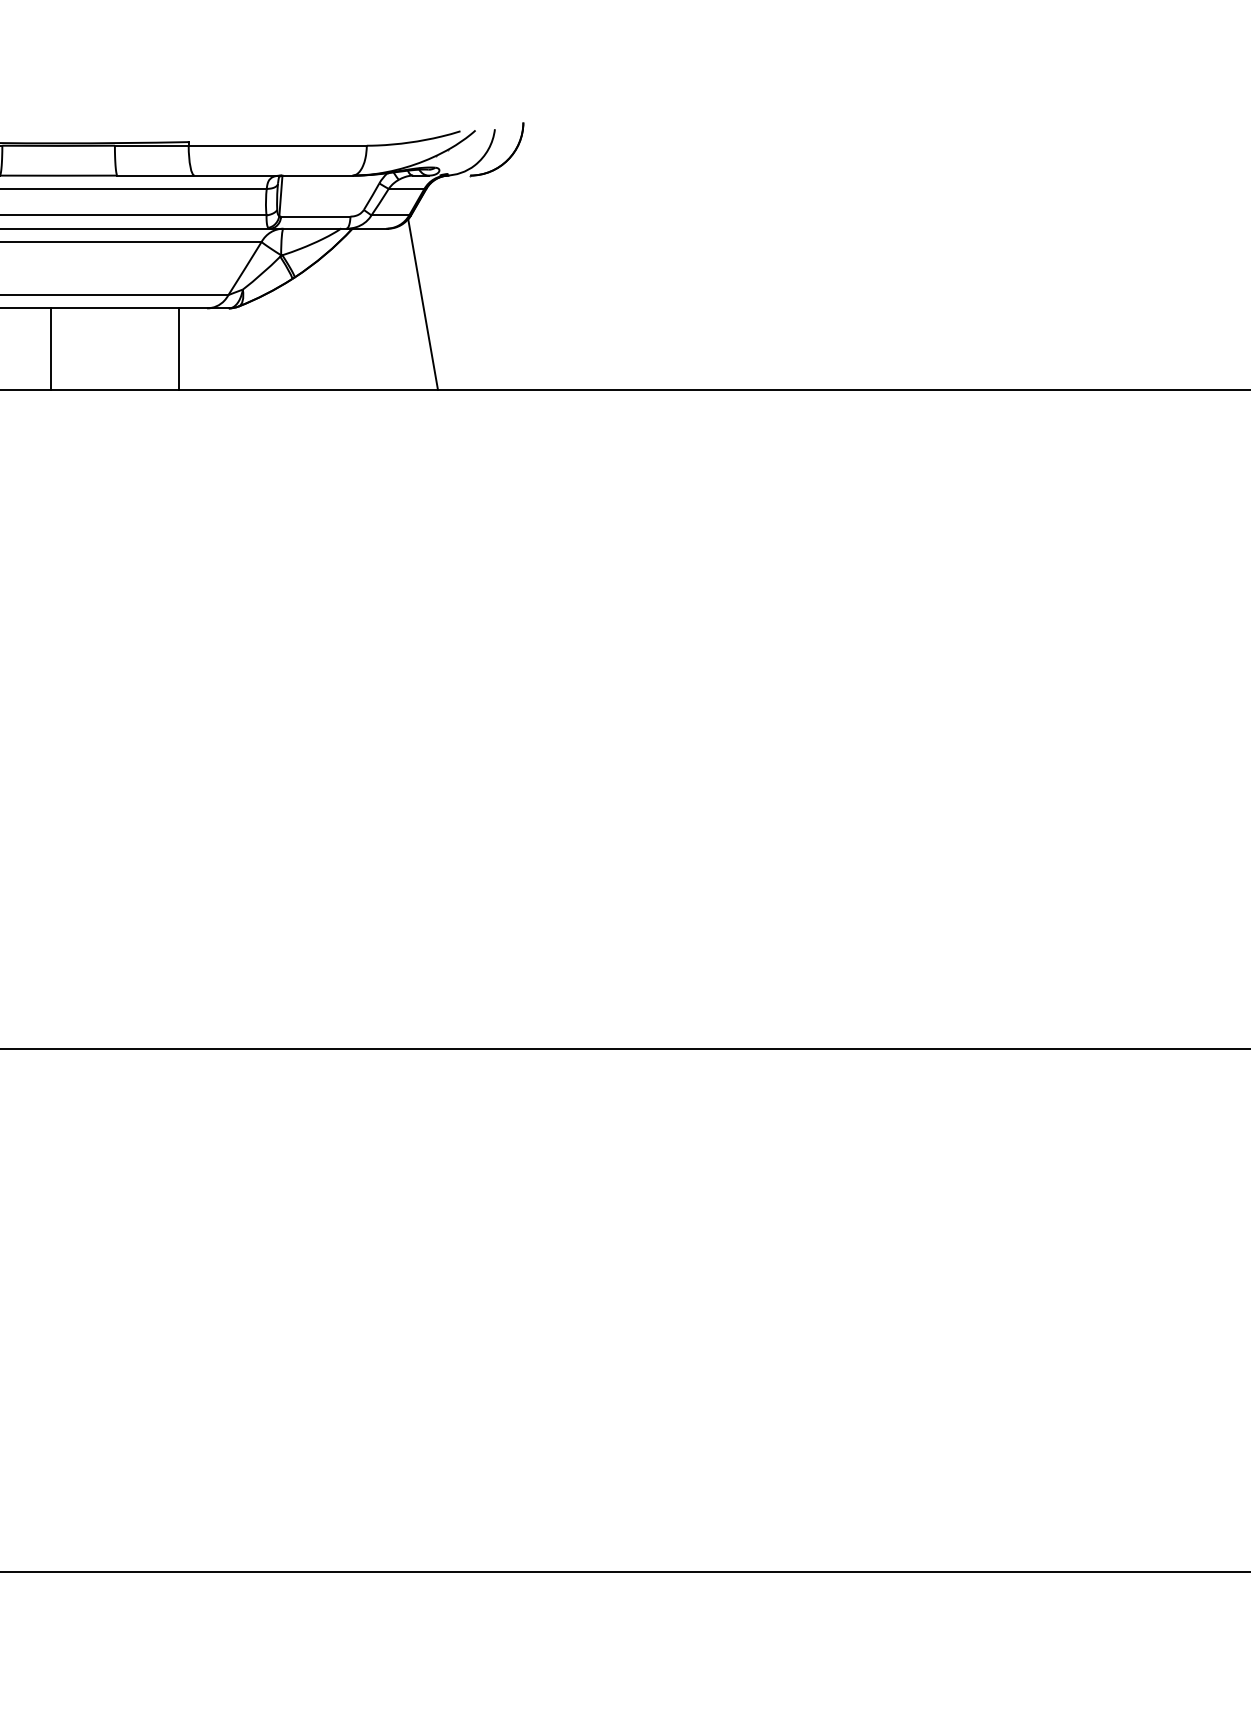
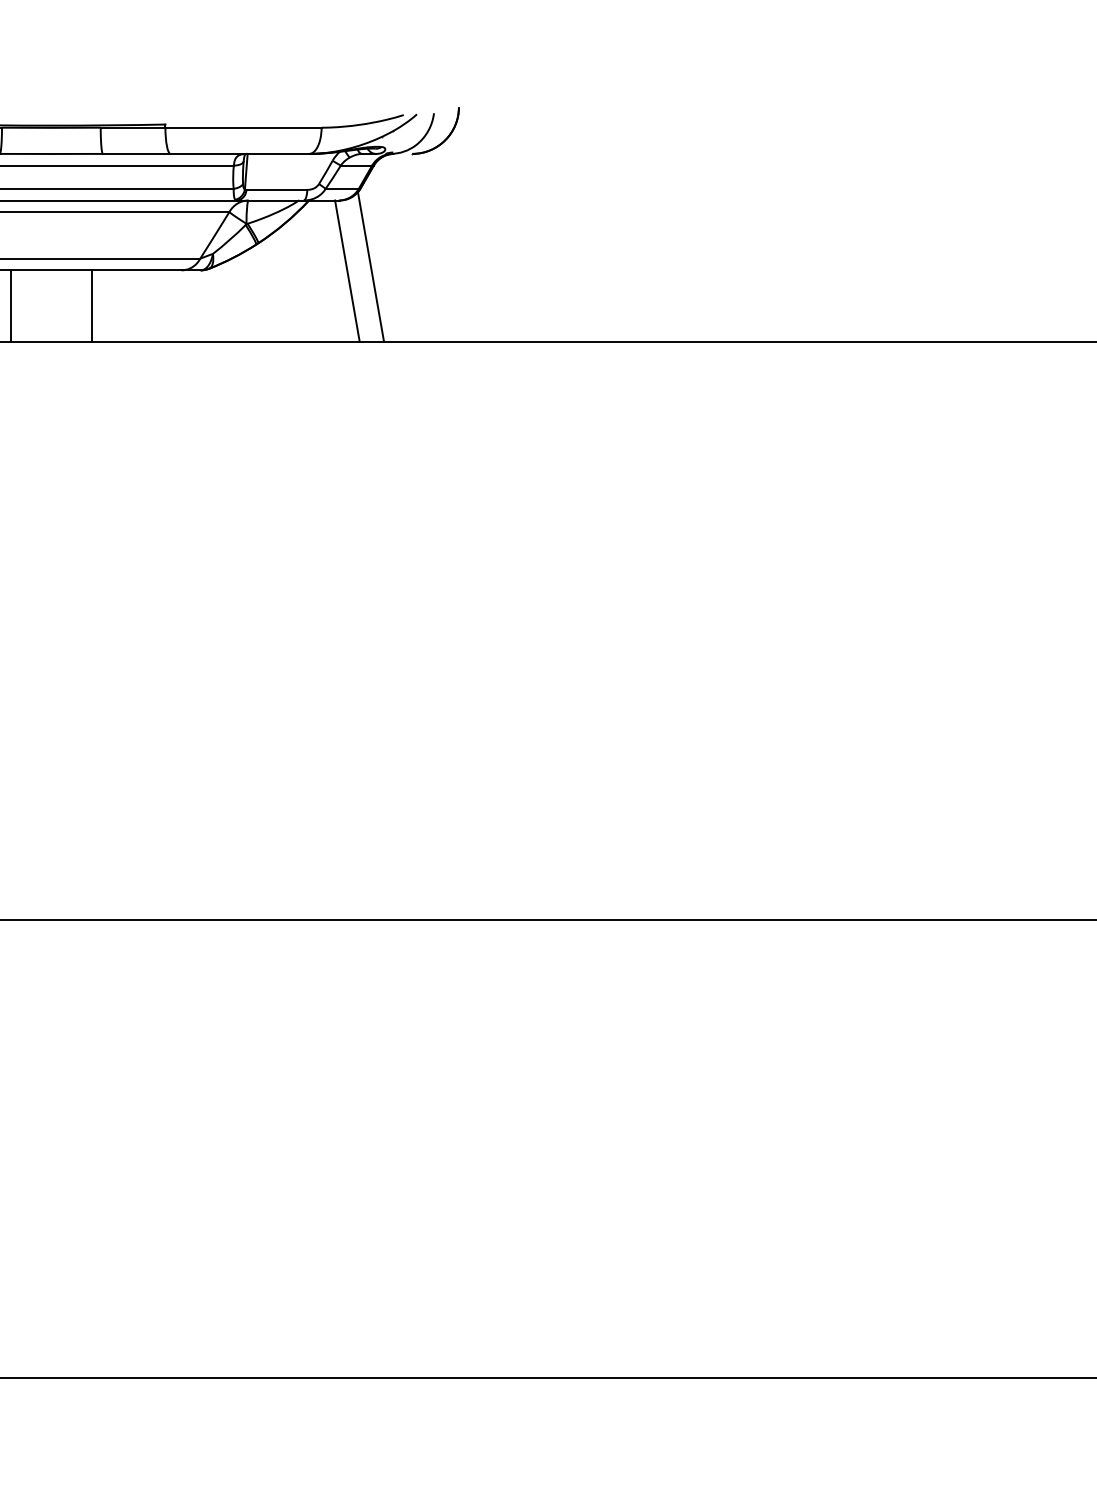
line: (396, 308) -> (347, 270), added
line: (51, 348) -> (10, 305), moved
line: (179, 348) -> (92, 305), moved

